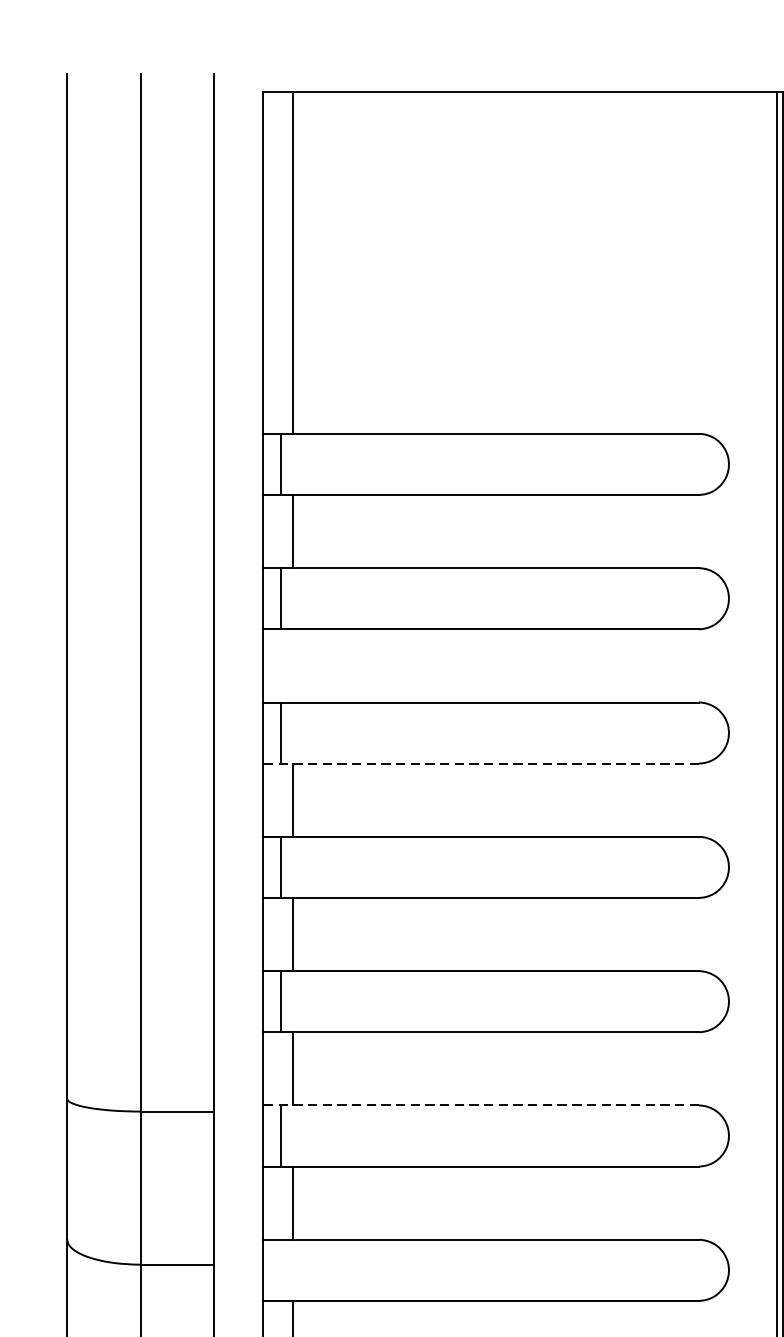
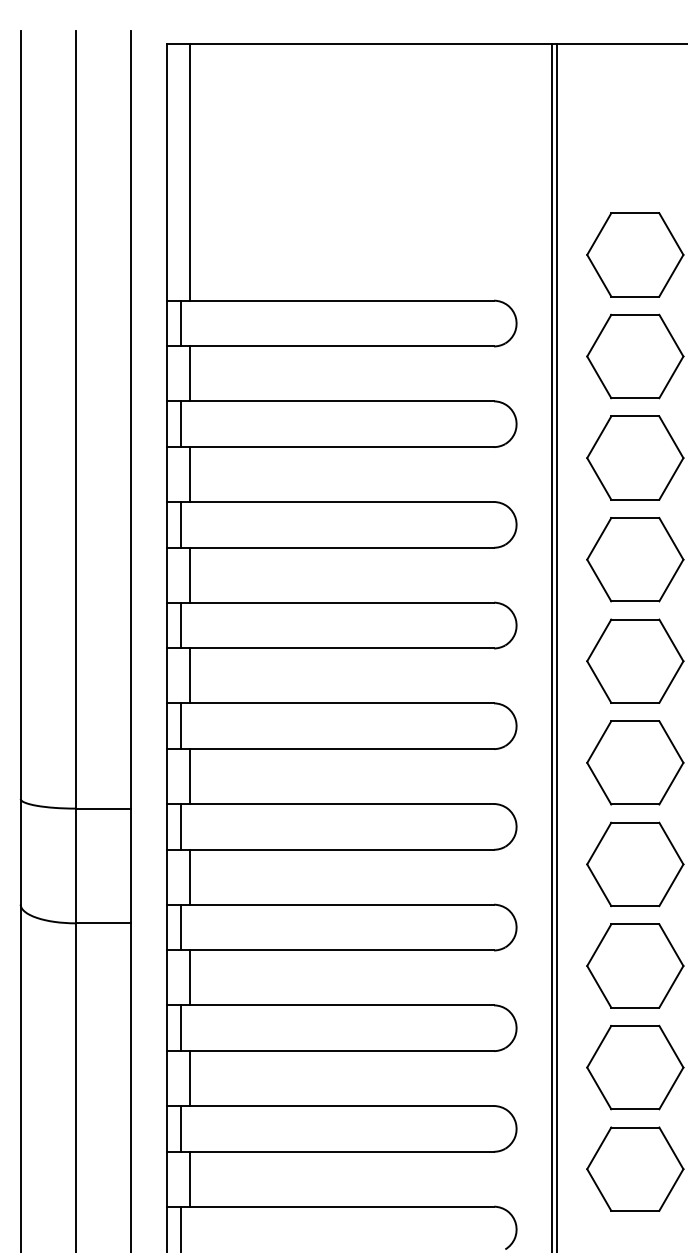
line: (292, 665) -> (189, 474), added
line: (480, 763) -> (330, 547), dashed -> solid
line: (480, 1106) -> (330, 804), dashed -> solid
line: (280, 1270) -> (180, 927), added

